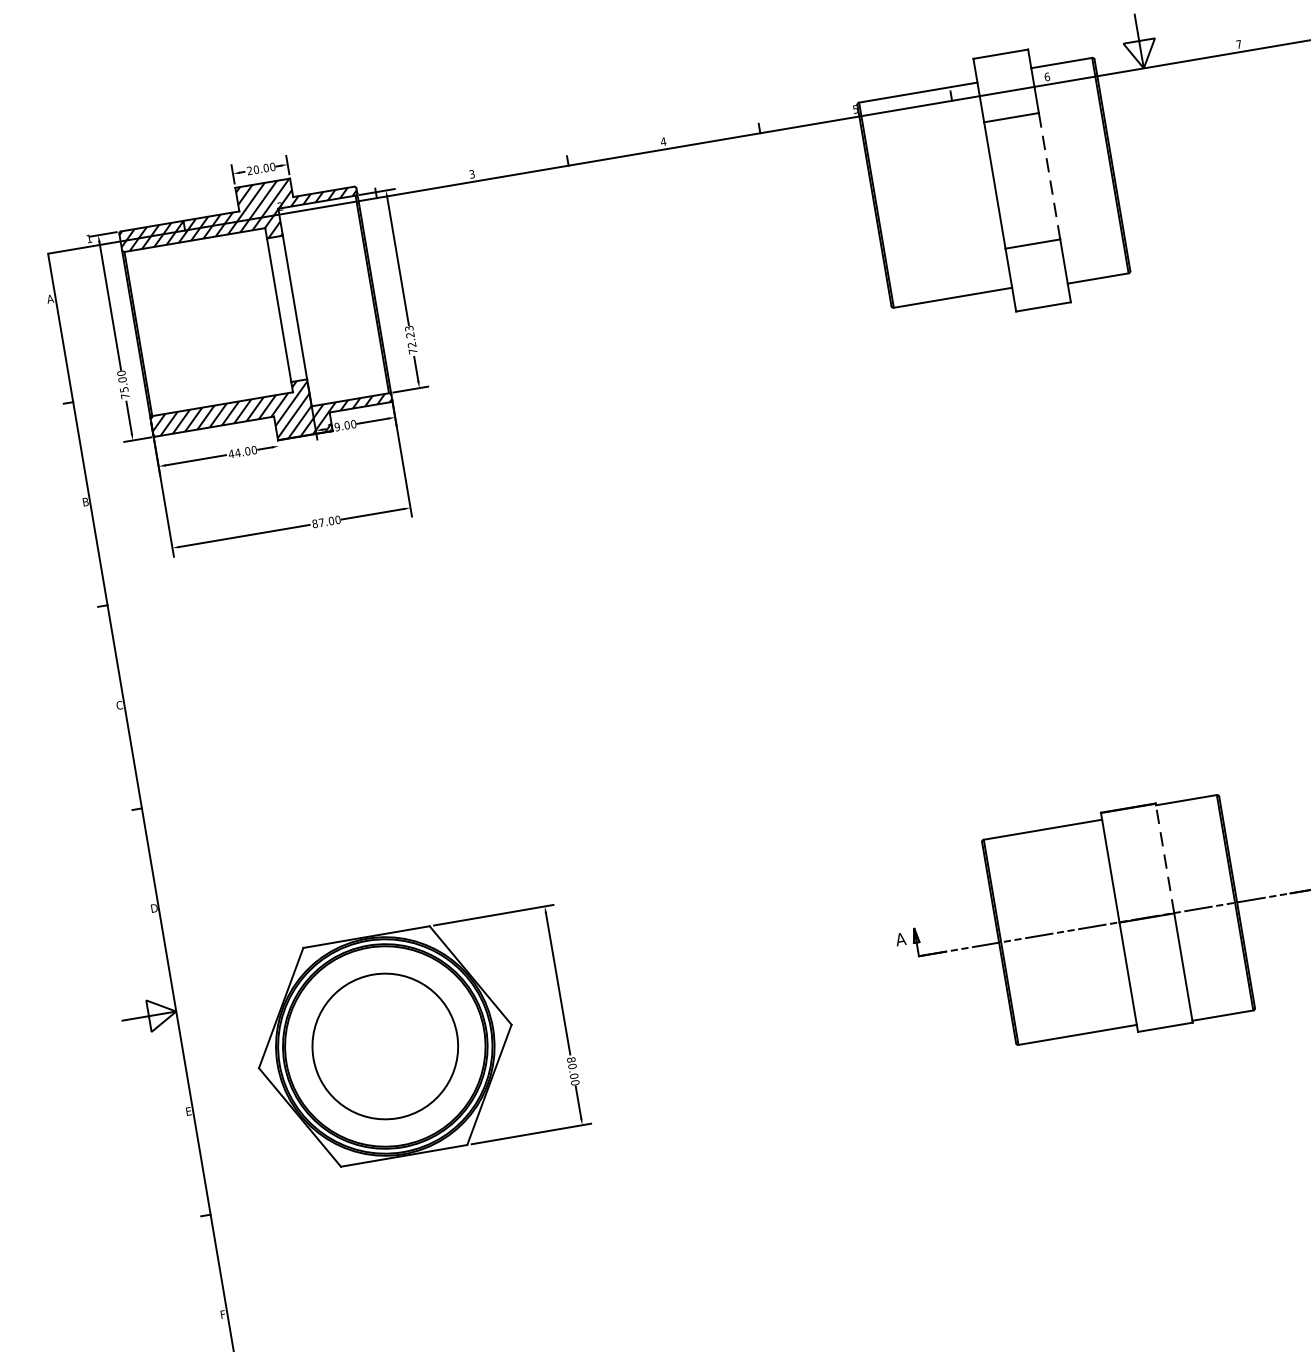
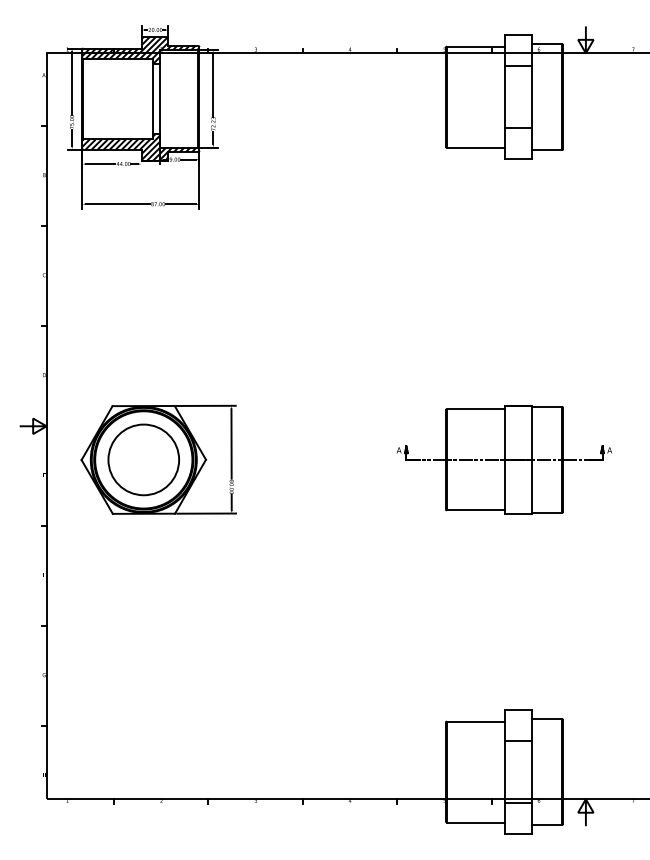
line: (1050, 174) -> (532, 96), dashed -> solid
line: (1165, 859) -> (532, 433), dashed -> solid

